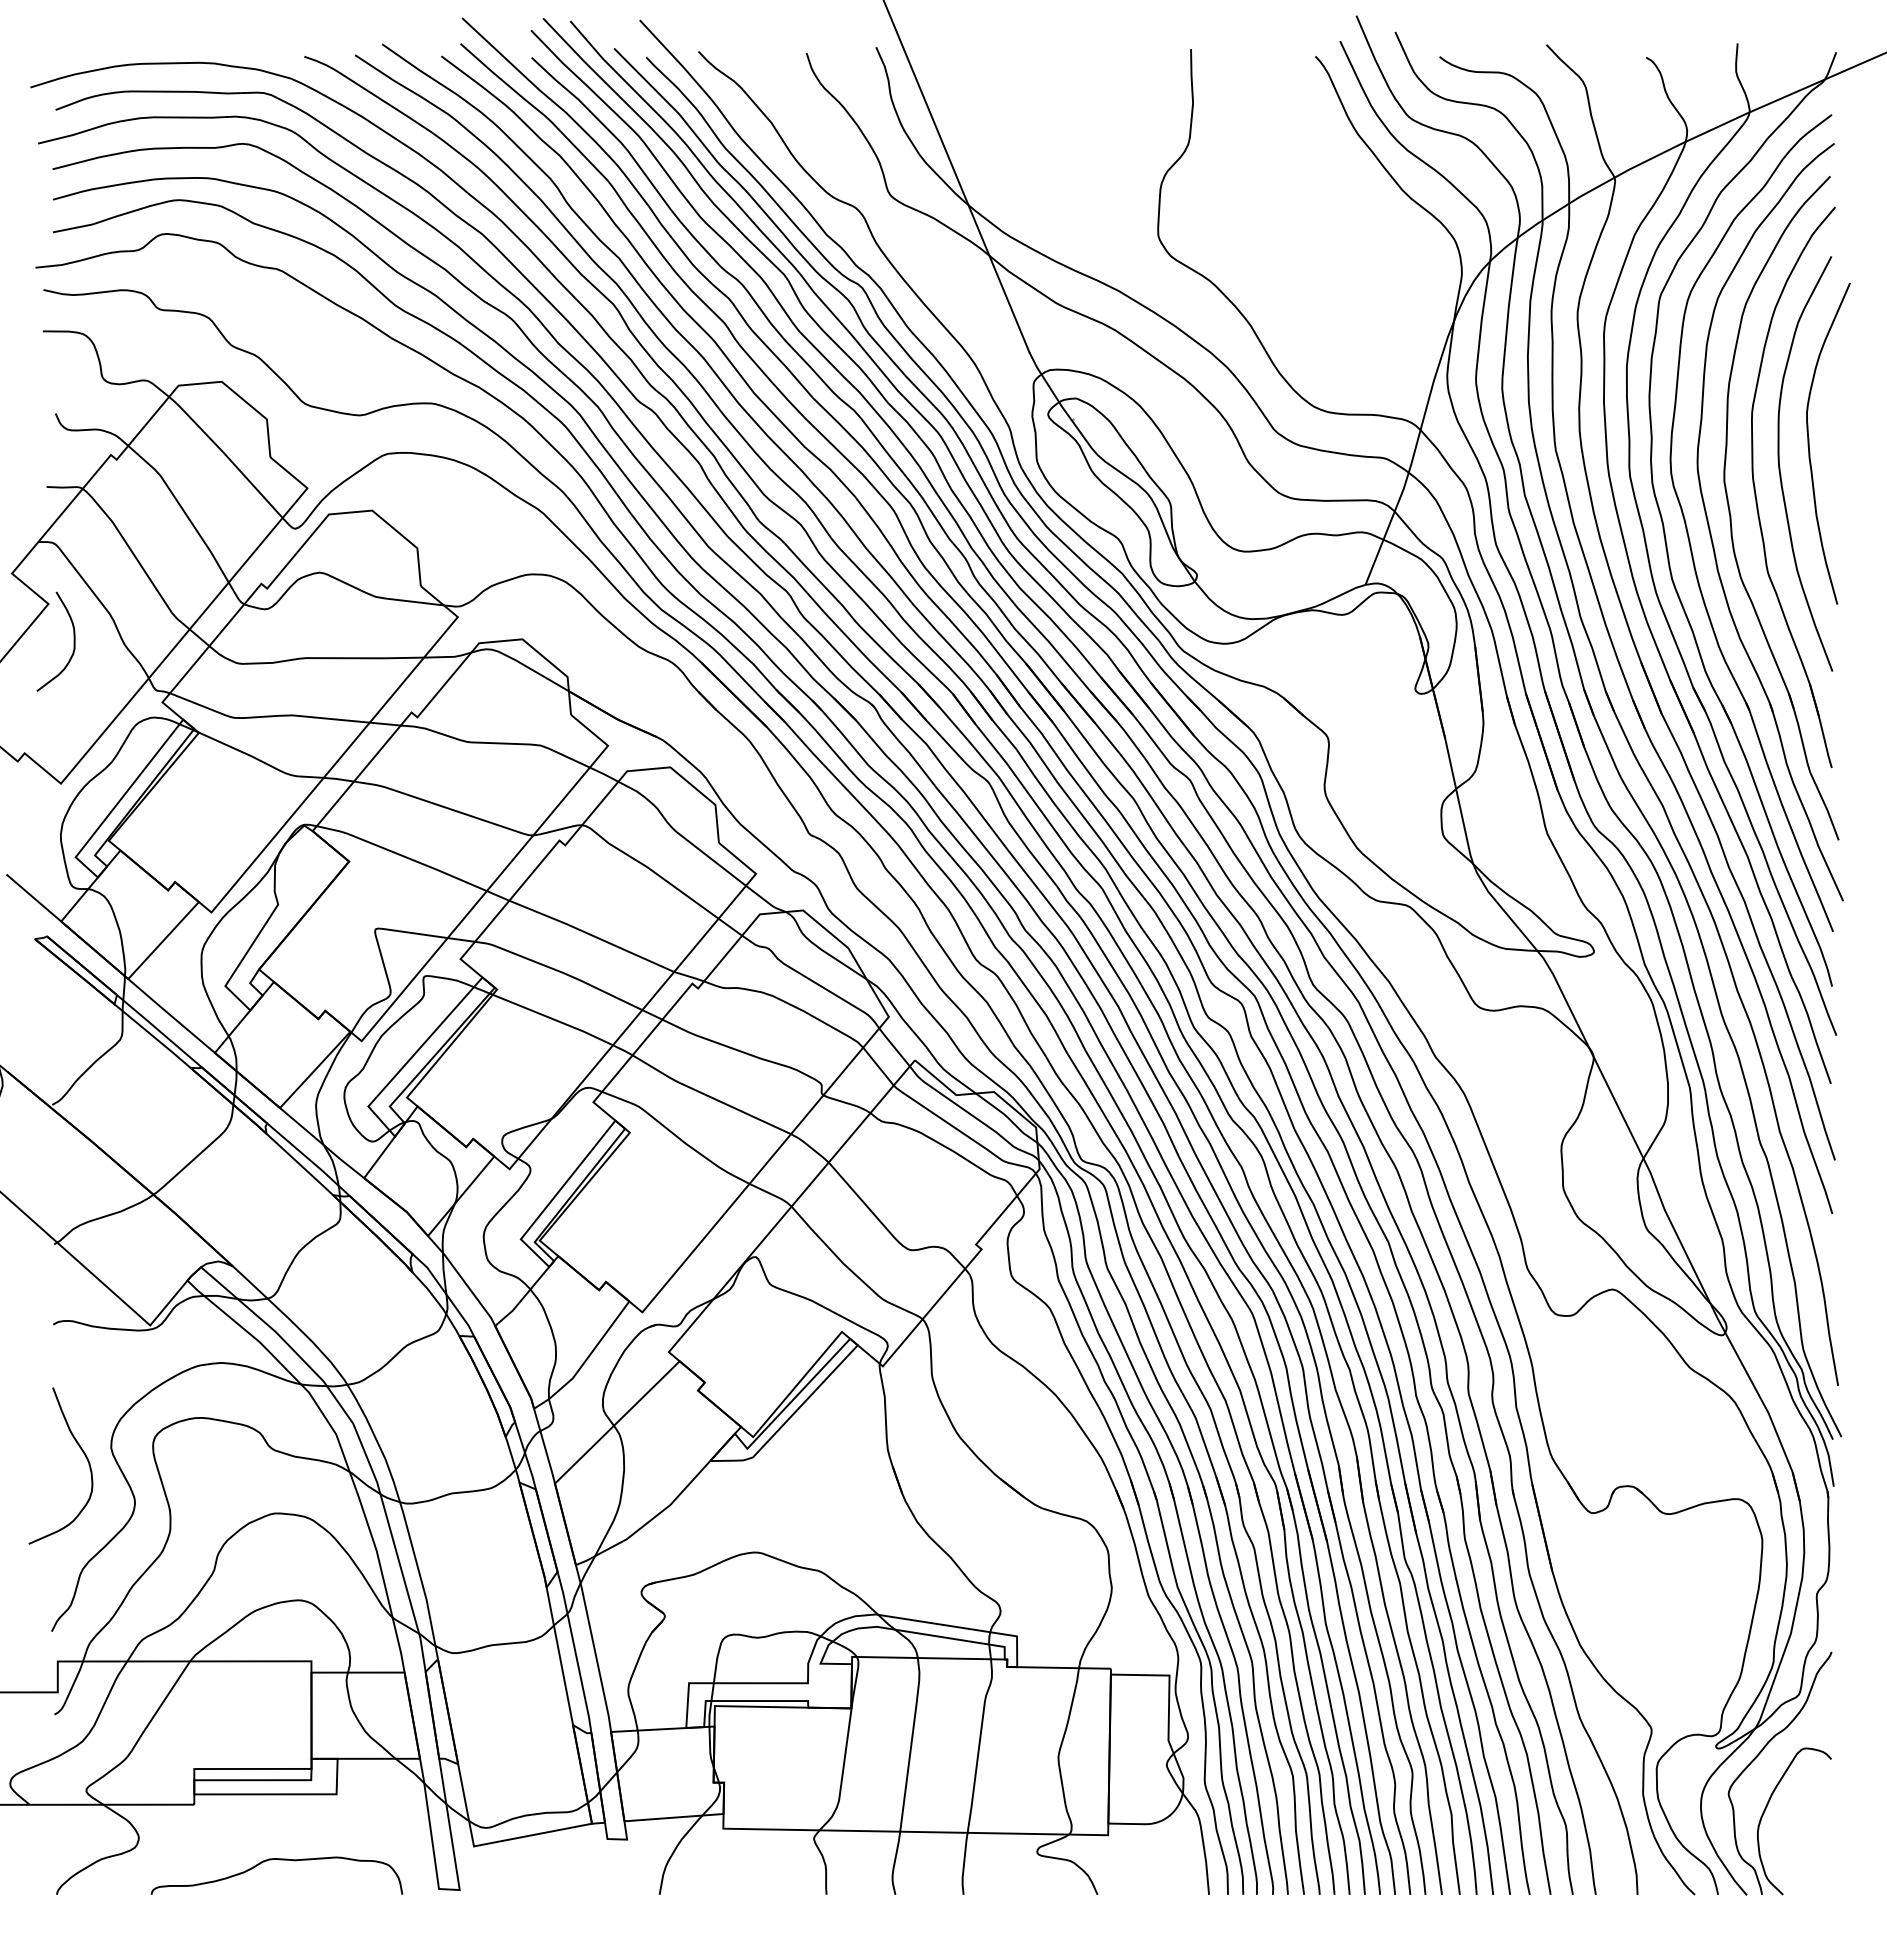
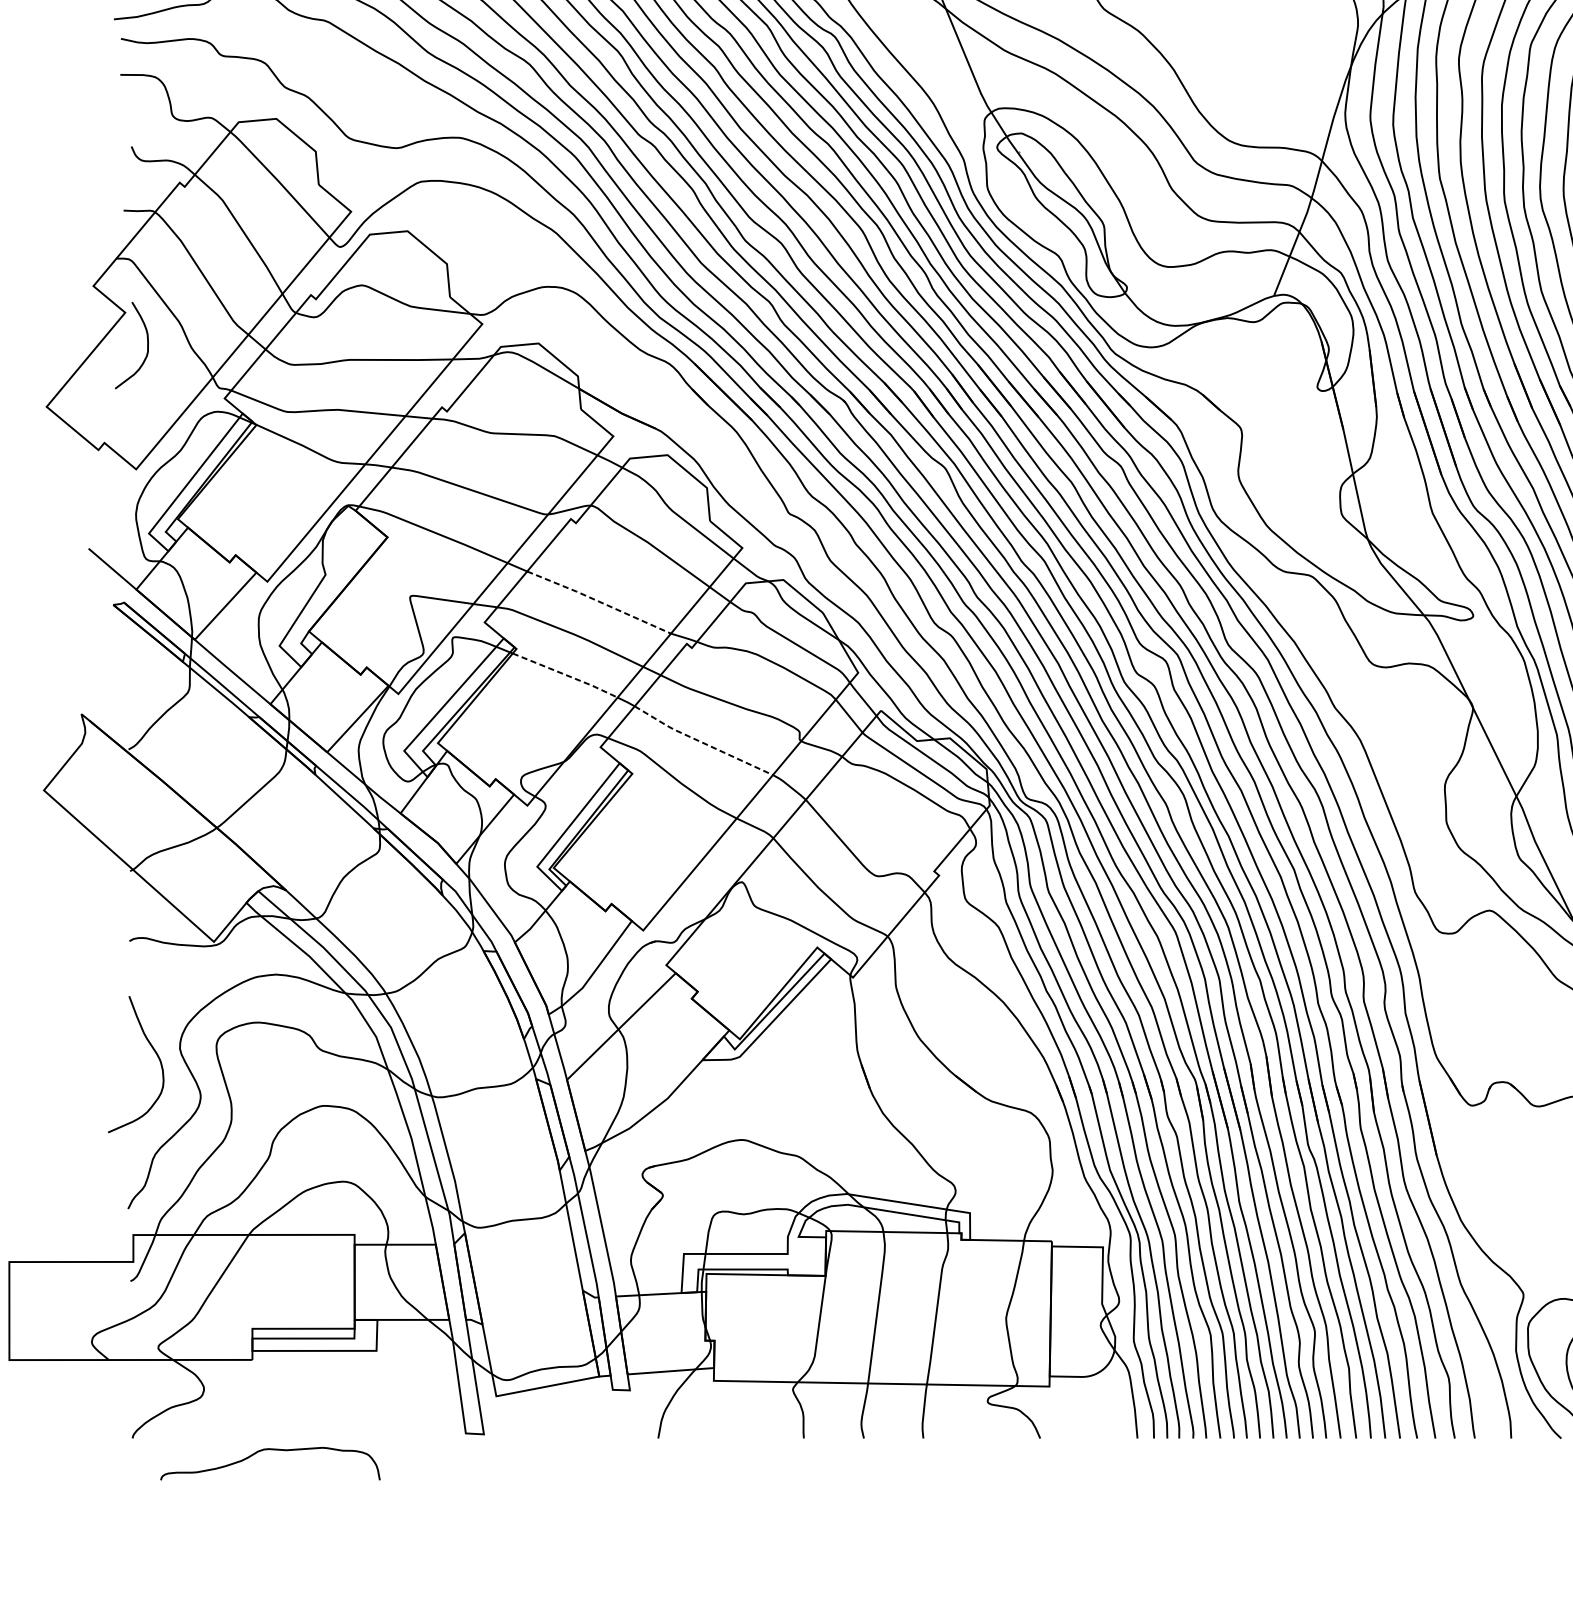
line: (591, 935) -> (598, 601), solid -> dashed
line: (554, 1019) -> (566, 675), solid -> dashed
line: (709, 1096) -> (701, 742), solid -> dashed
curve: (279, 1860) -> (272, 1450), moved

